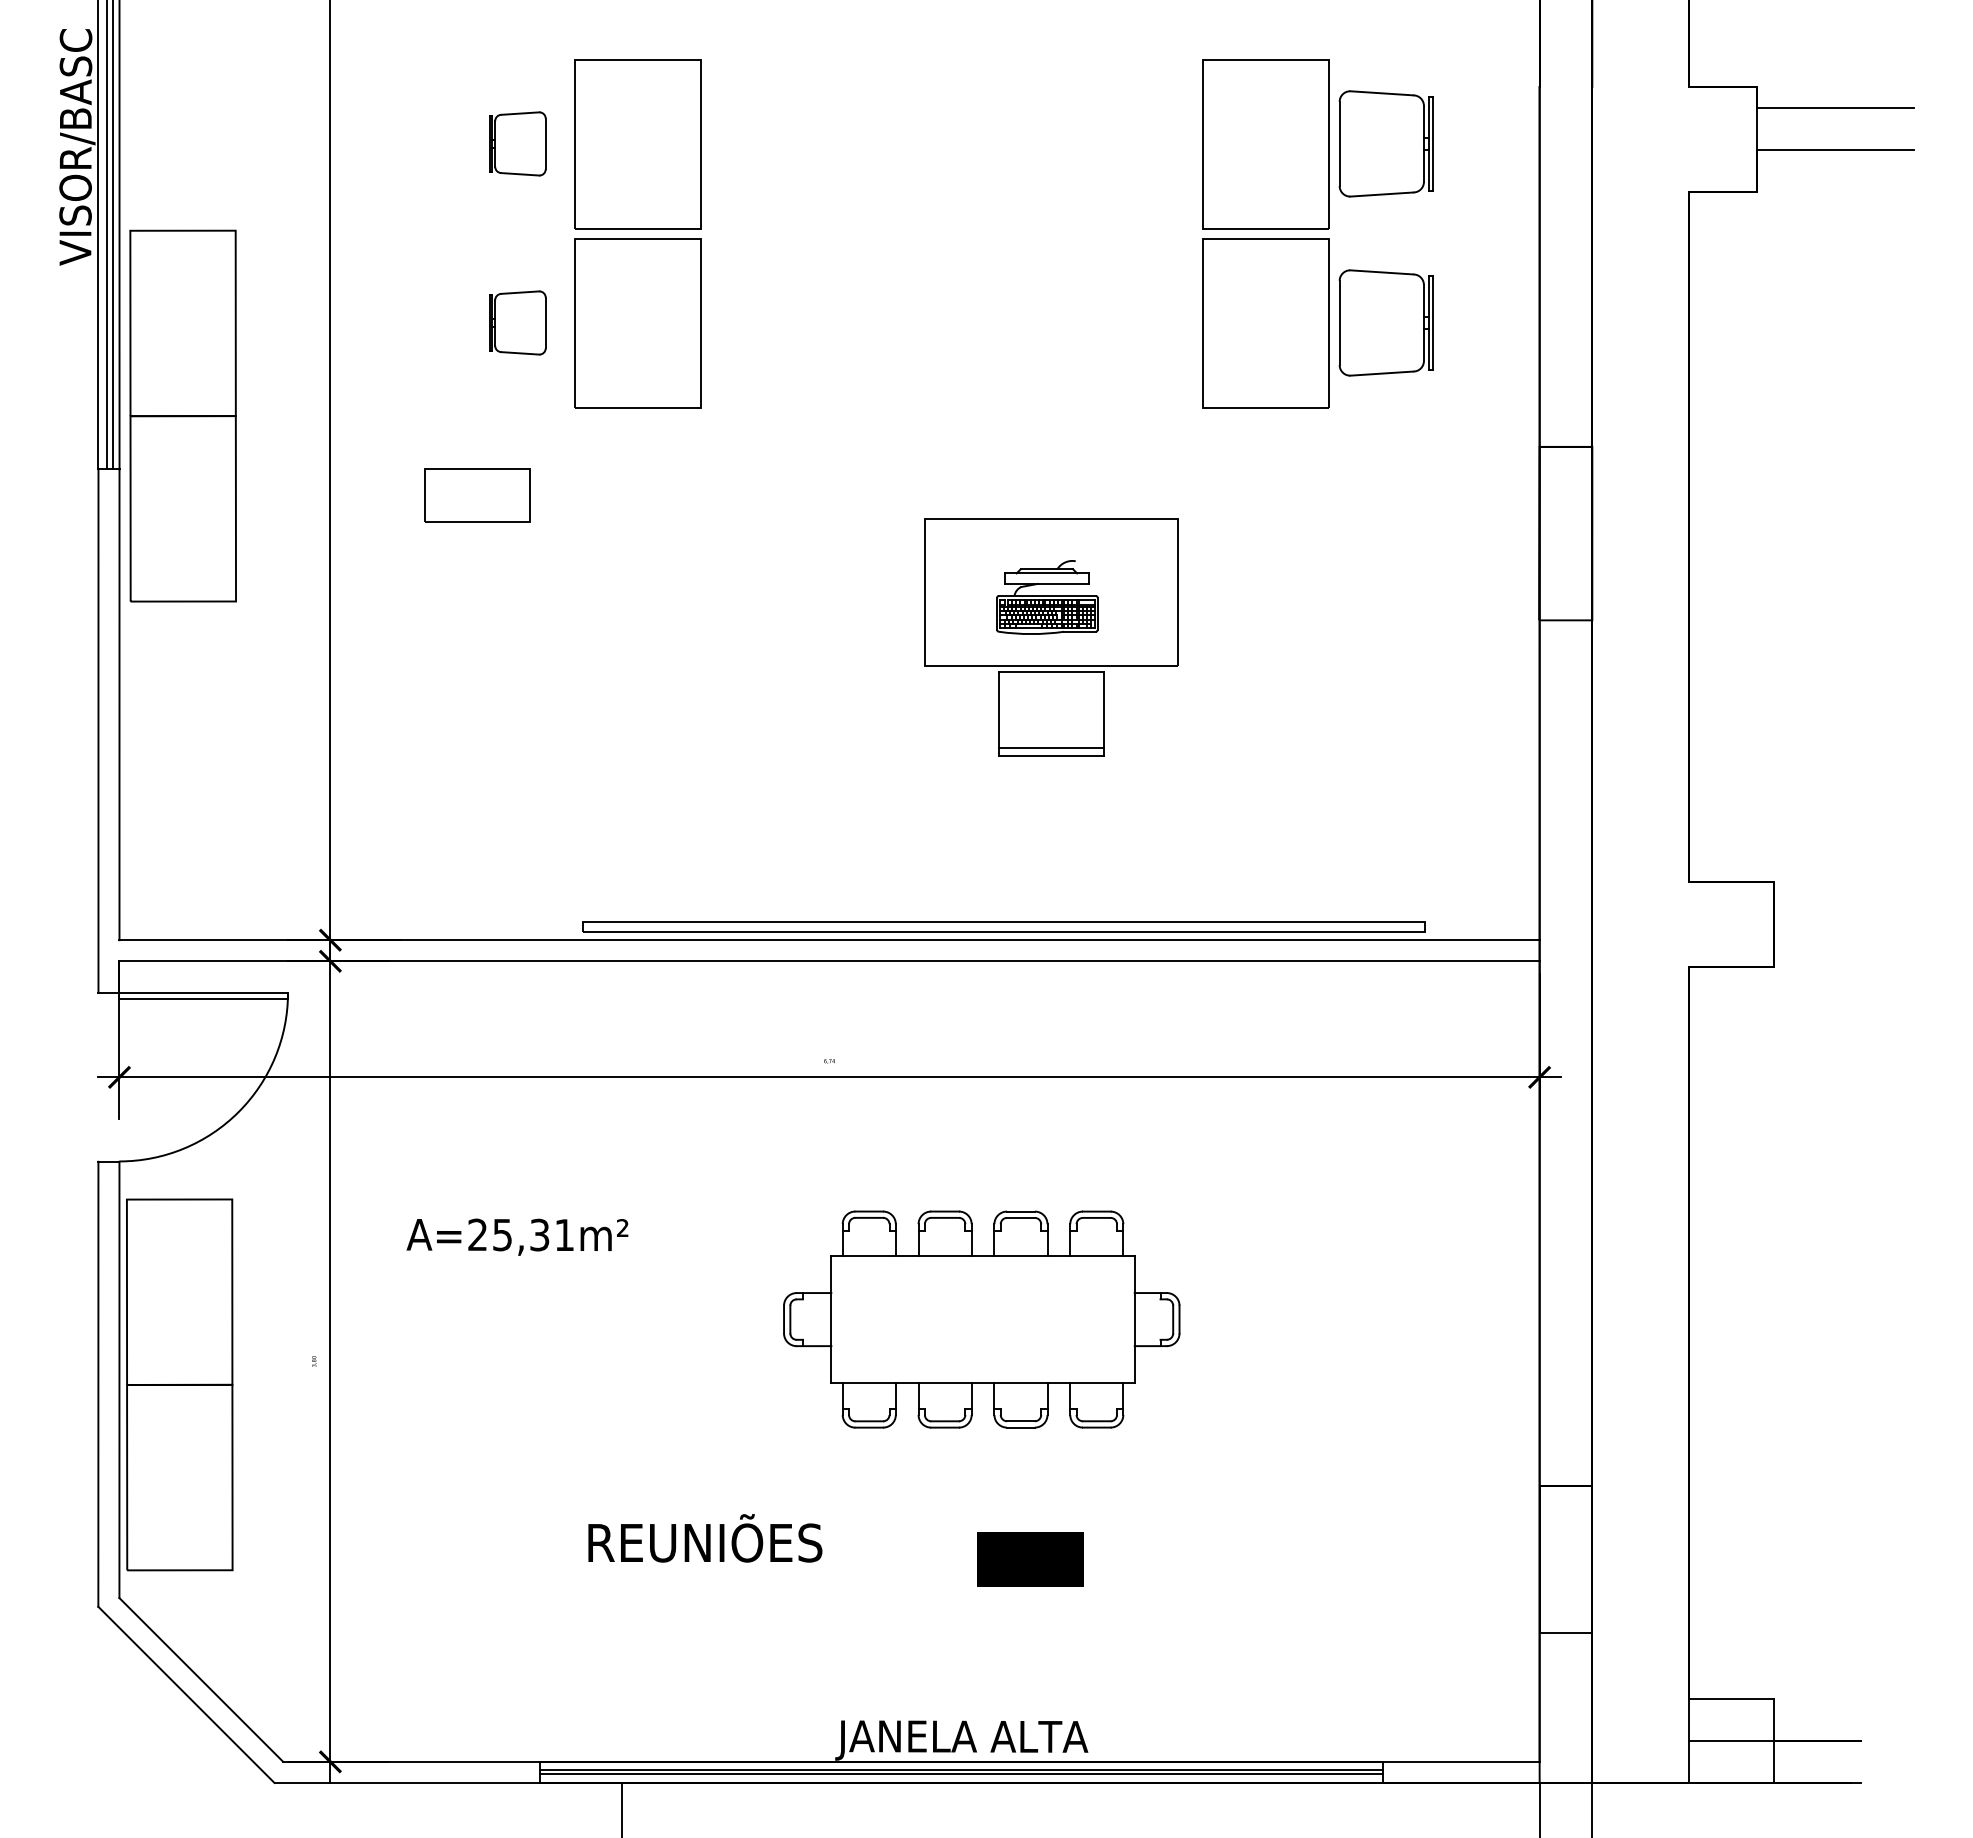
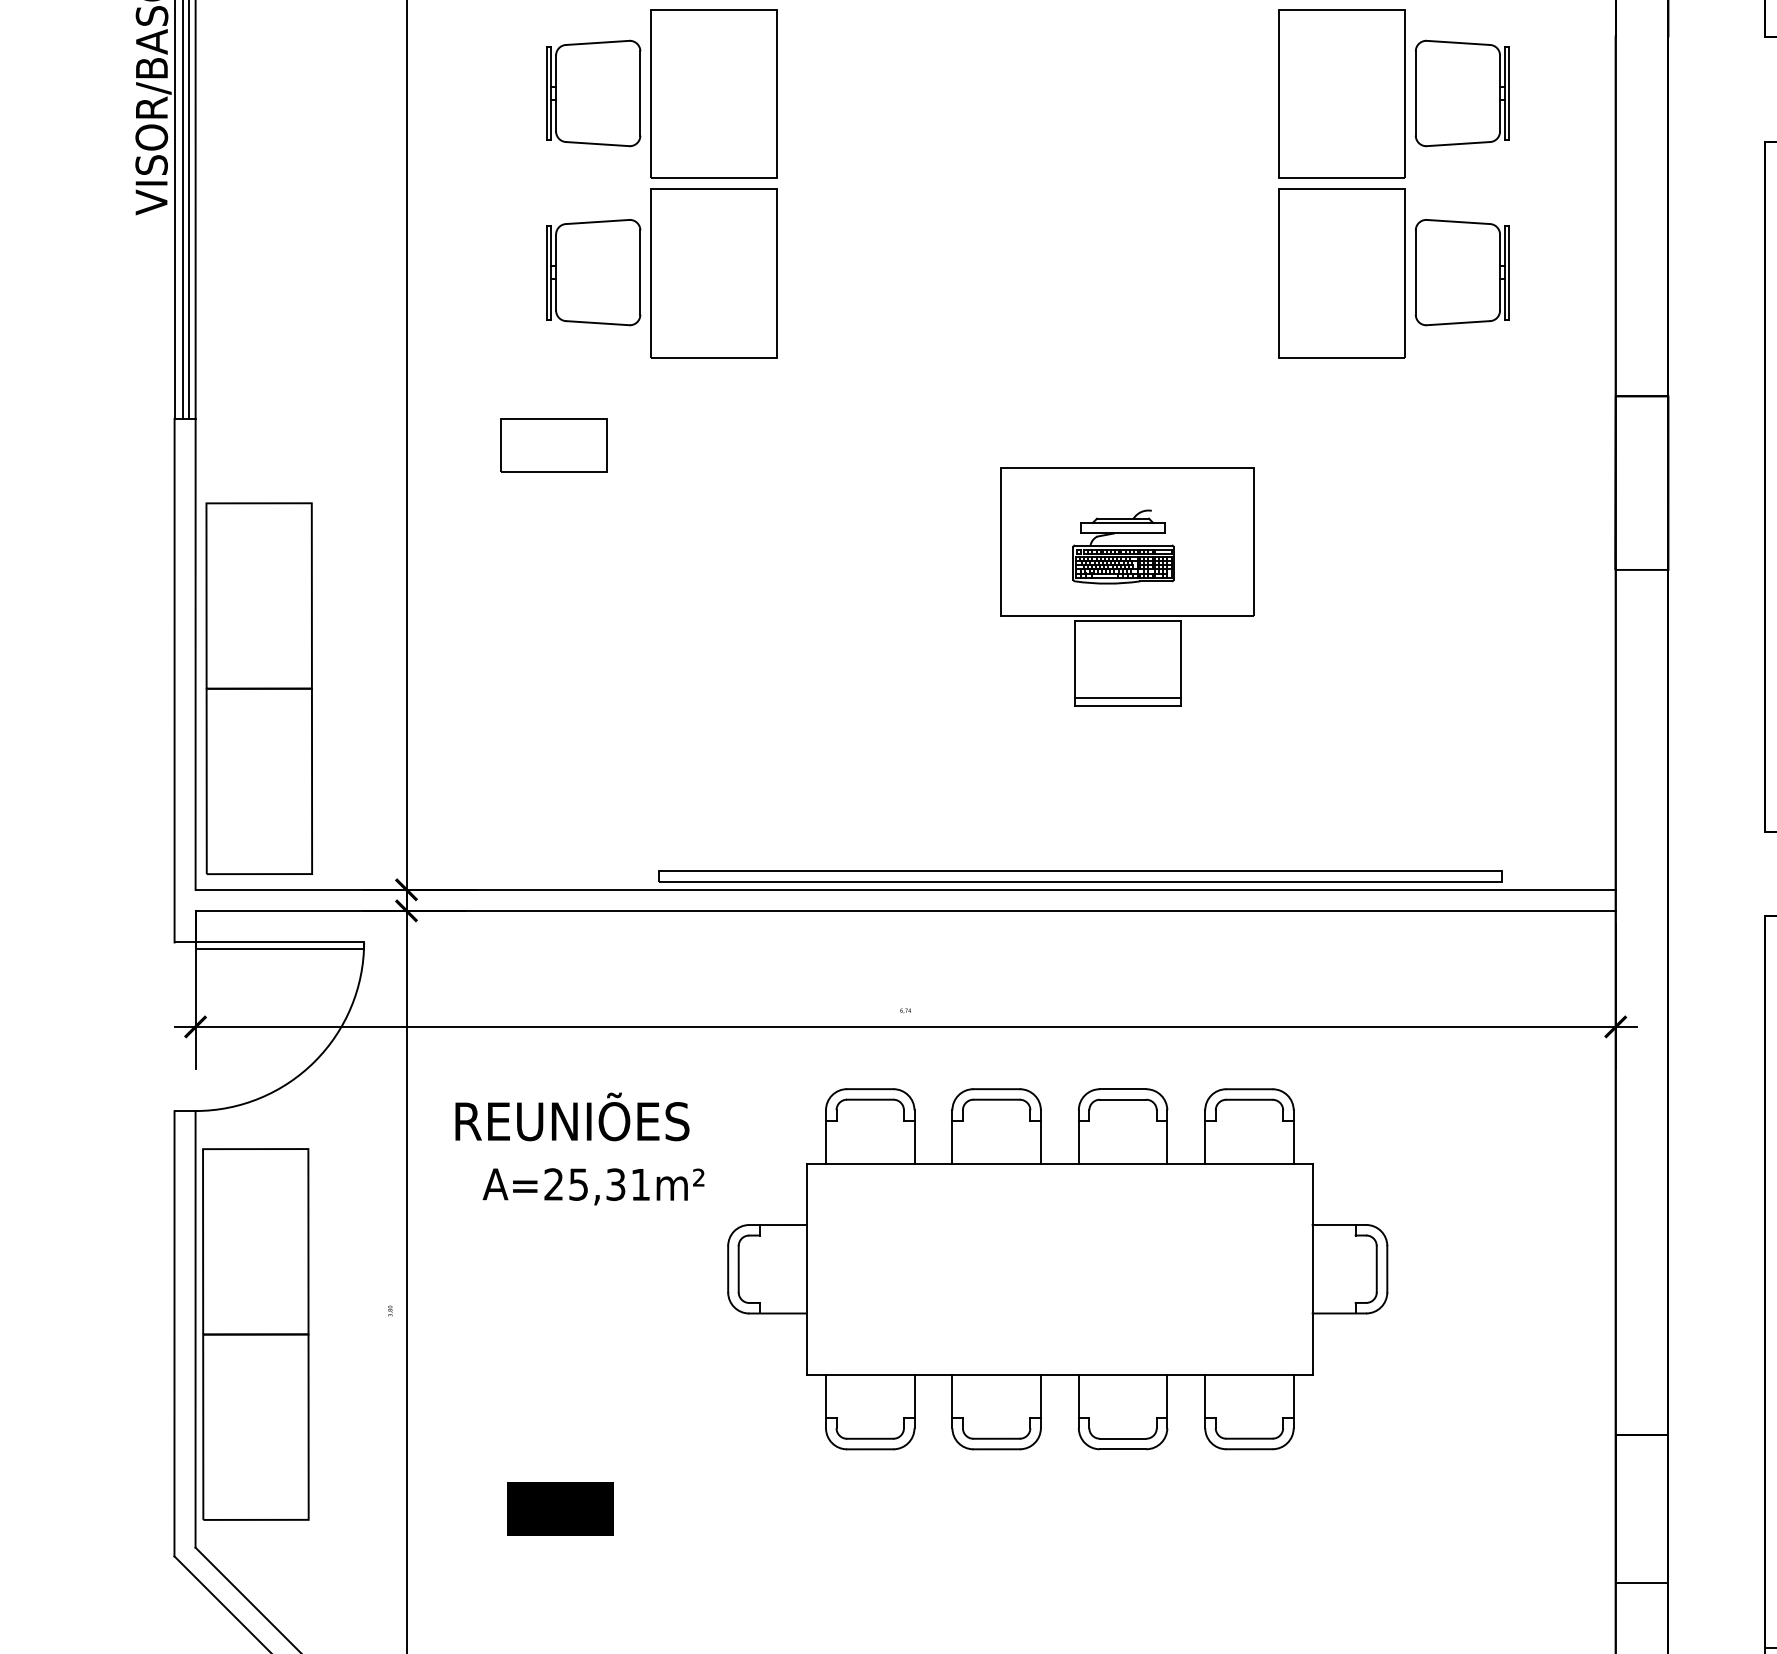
part: (517, 143) -> (593, 93), size x1.67
part: (517, 322) -> (593, 272), size x1.67
part: (182, 415) -> (258, 688), moved
part: (981, 1319) -> (1057, 1269), size x1.67
text: (705, 1538) -> (572, 1117), moved
part: (1030, 1559) -> (560, 1509), moved

